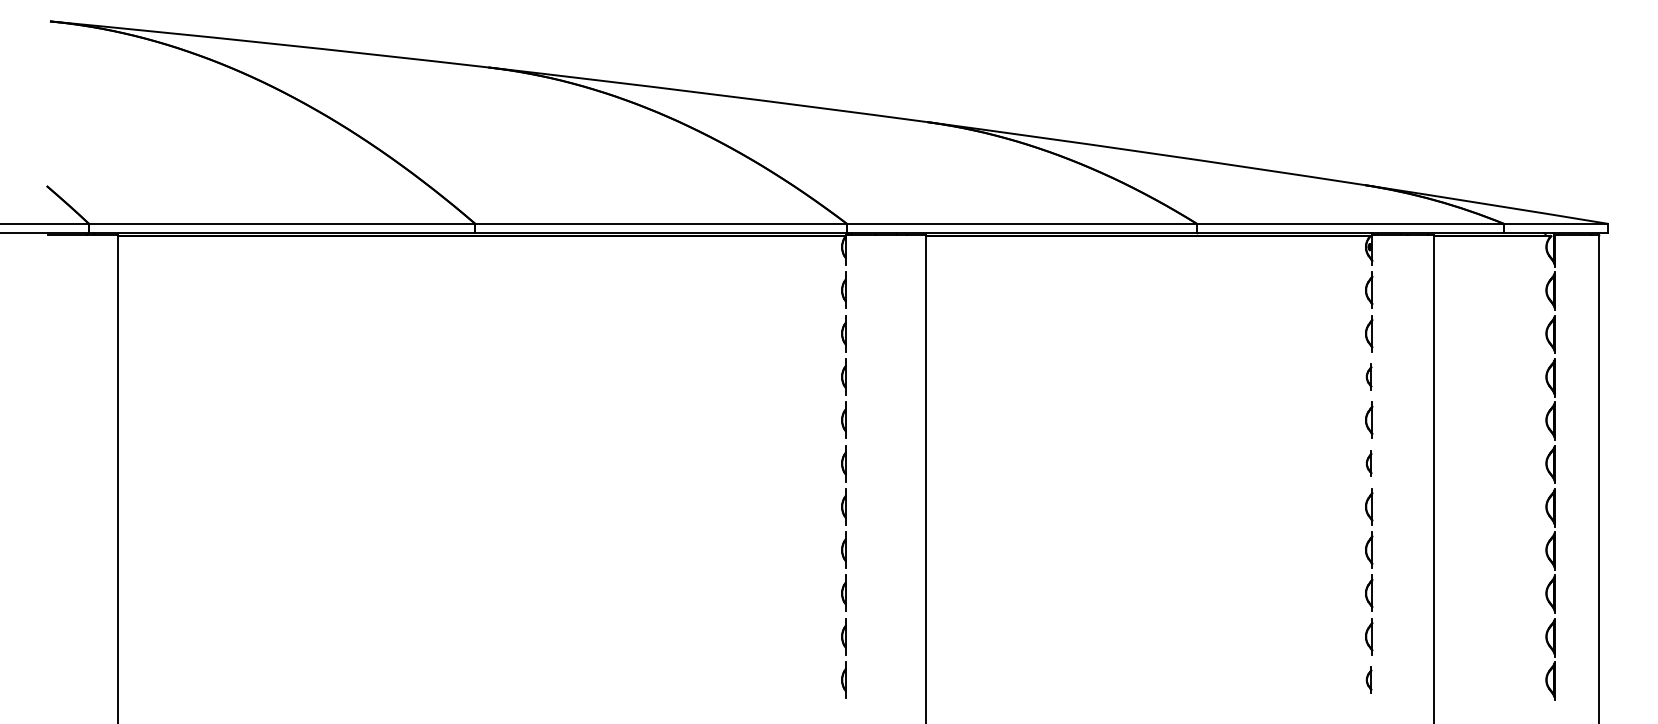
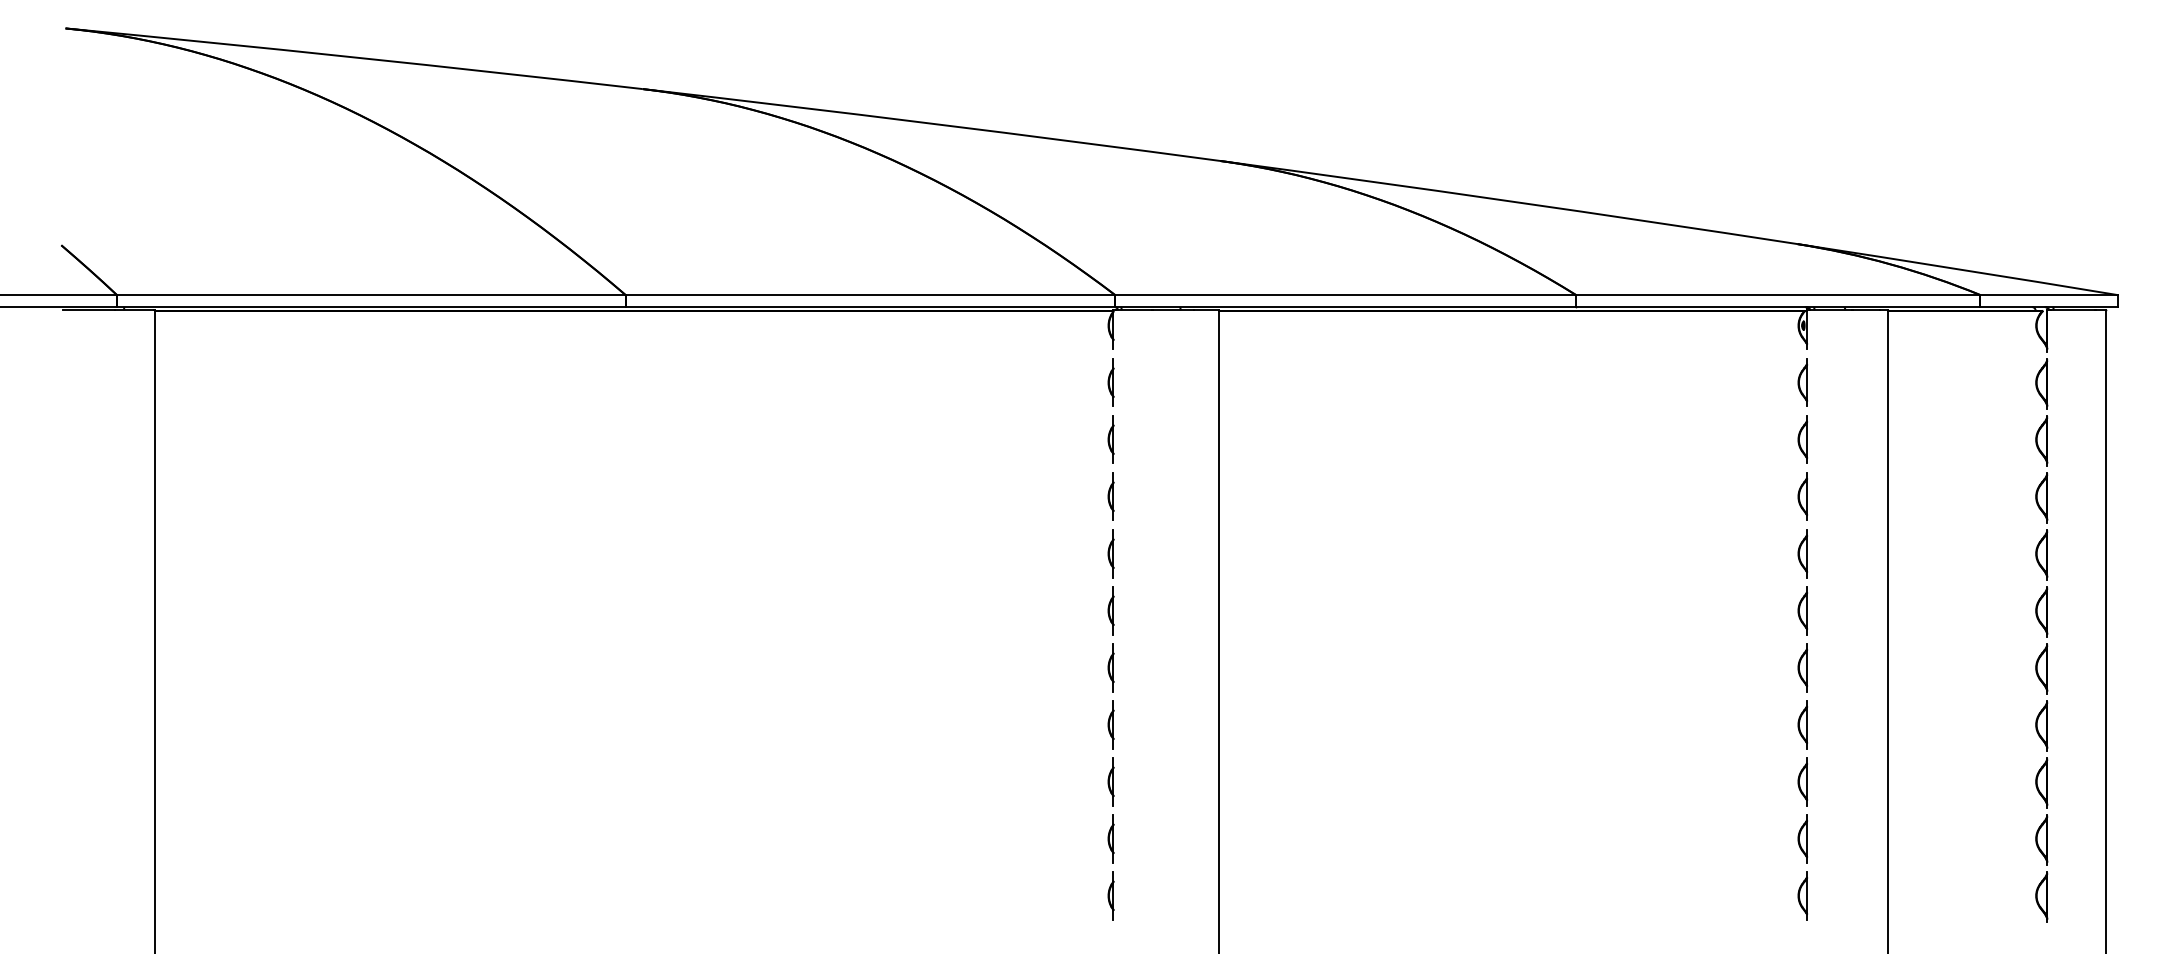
part: (1368, 376) -> (1802, 496), size x1.43
part: (1368, 463) -> (1802, 610), size x1.43
part: (1368, 679) -> (1802, 895), size x1.43

